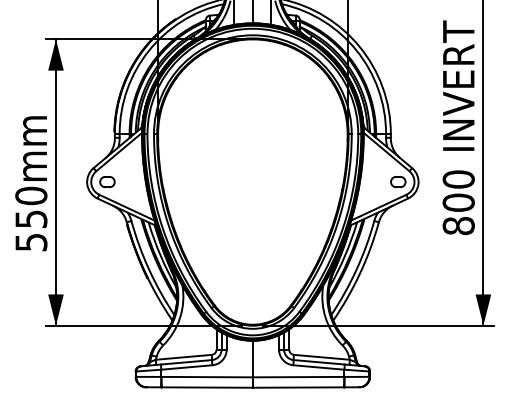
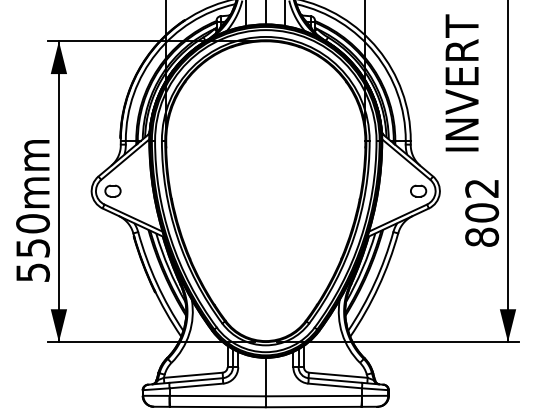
text: (458, 85) -> (461, 82), moved
text: (459, 179) -> (482, 188), 800 -> 802
text: (30, 183) -> (32, 210), moved

